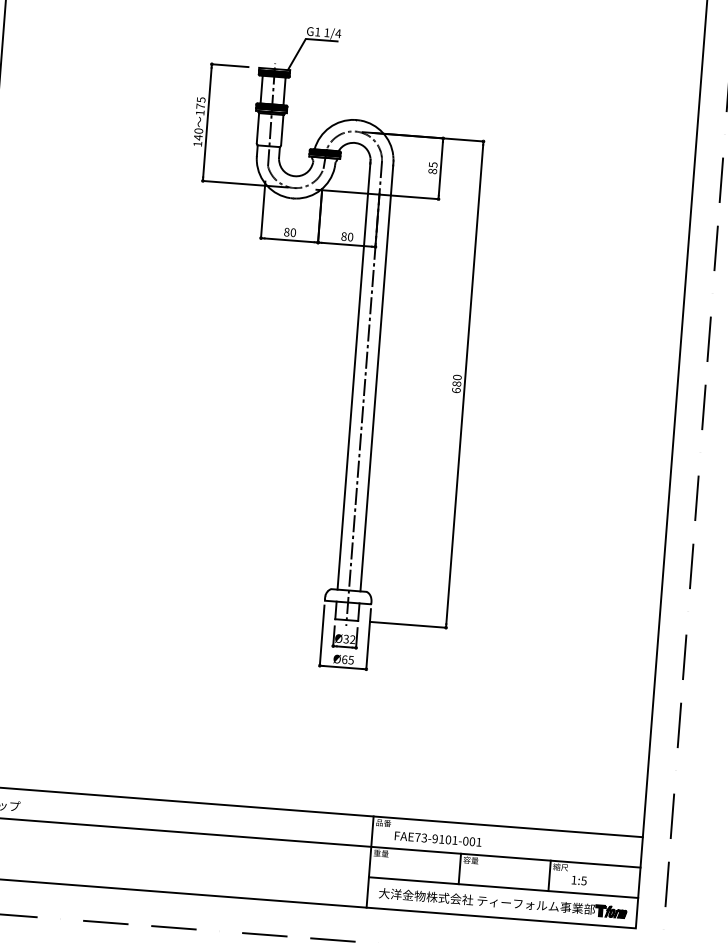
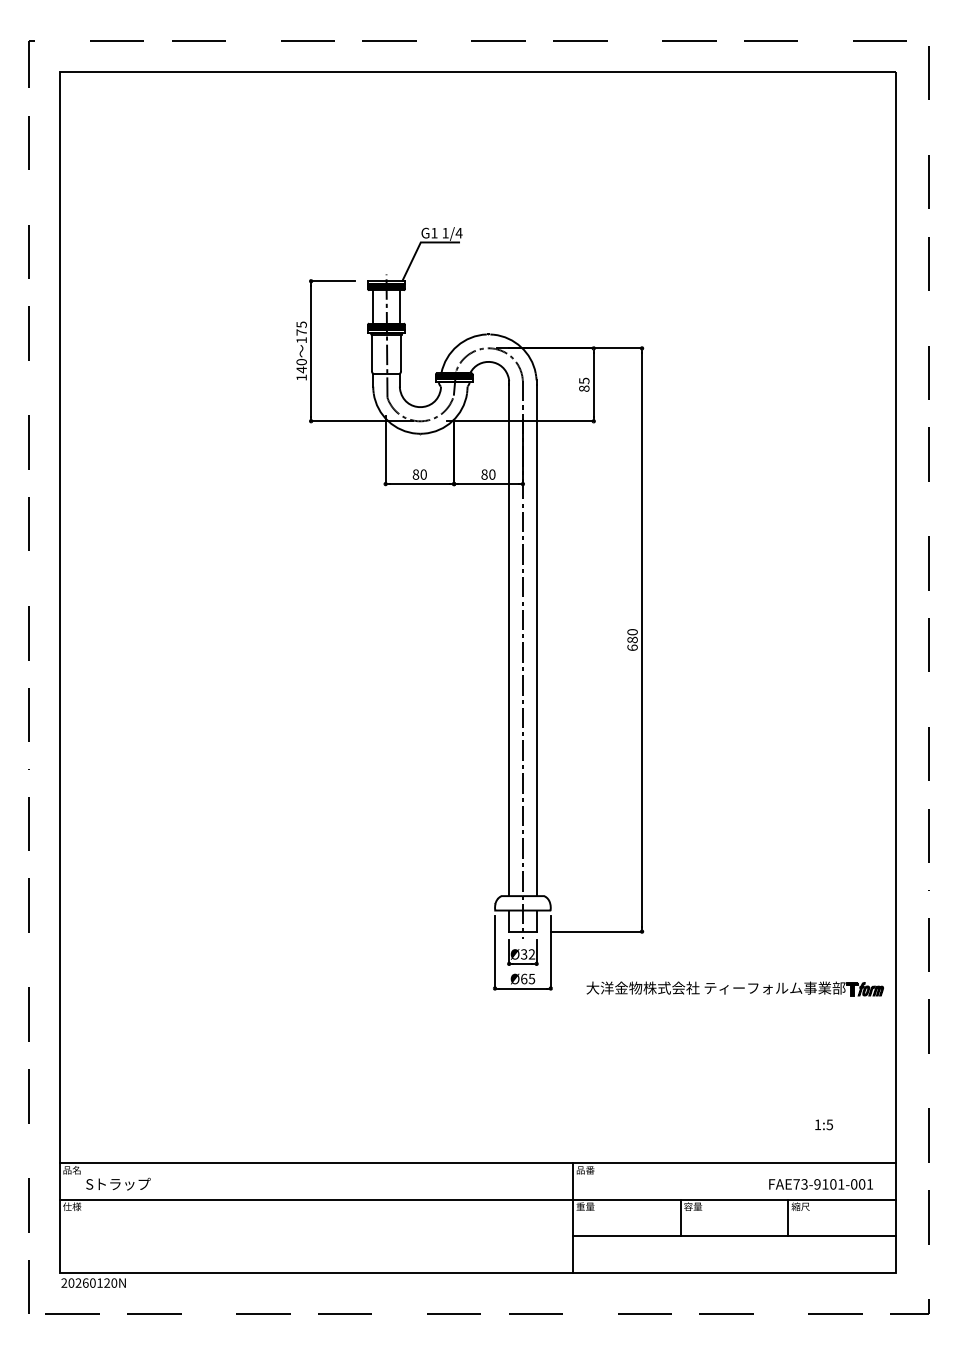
text: (437, 839) -> (820, 1184), moved
text: (578, 880) -> (823, 1124), moved
part: (502, 902) -> (734, 988), moved

